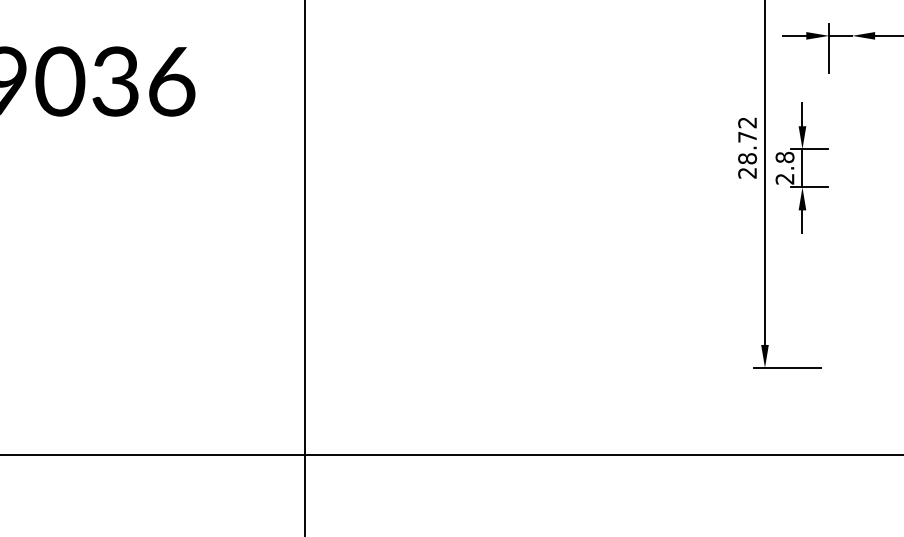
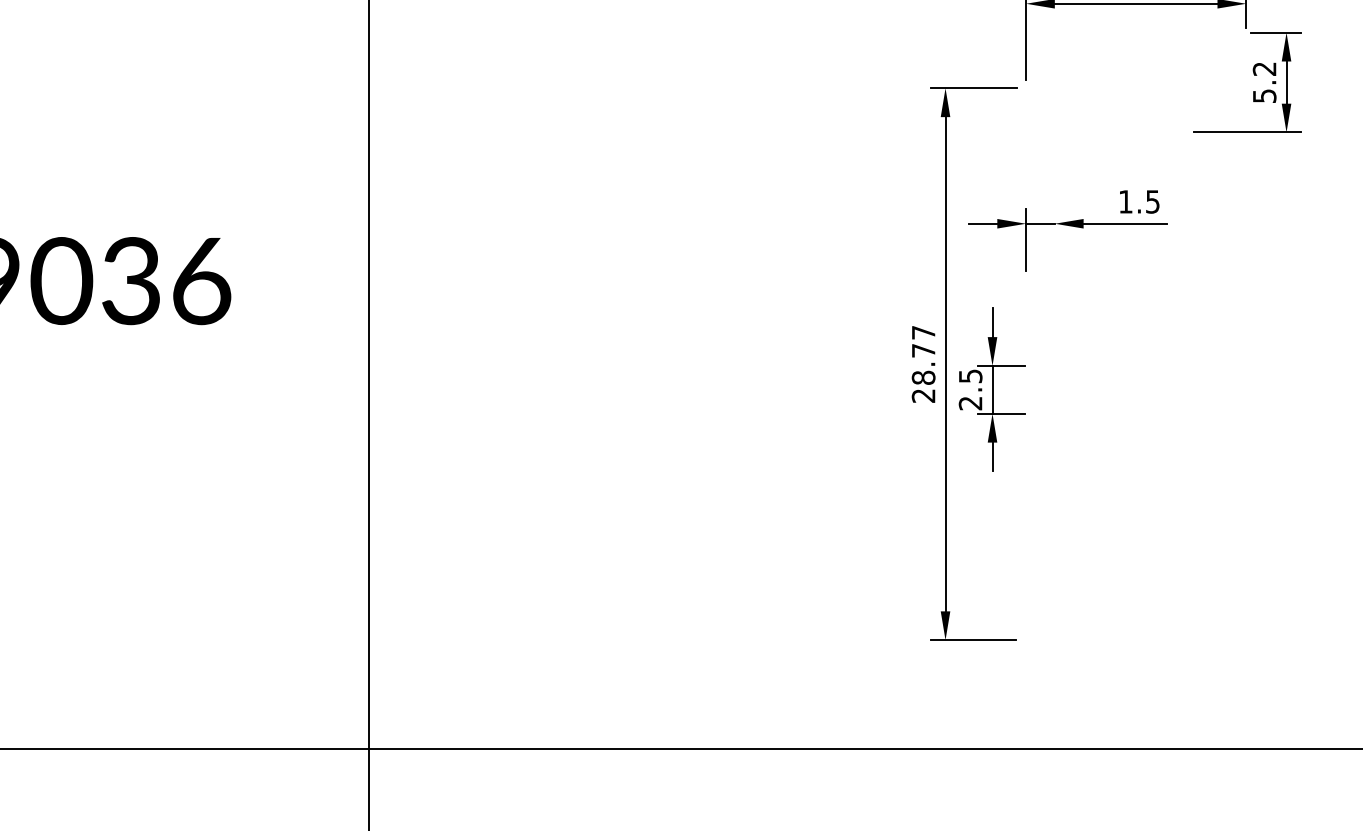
text: (747, 122) -> (923, 332), 28.72 -> 28.77
text: (784, 157) -> (970, 376), 2.8 -> 2.5

